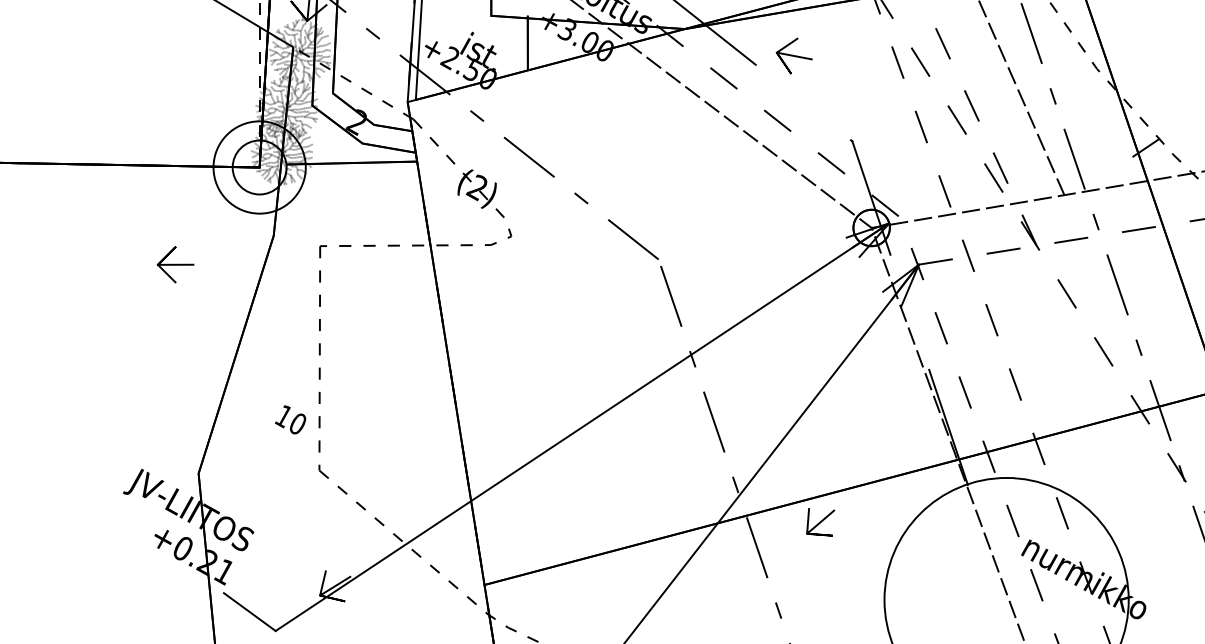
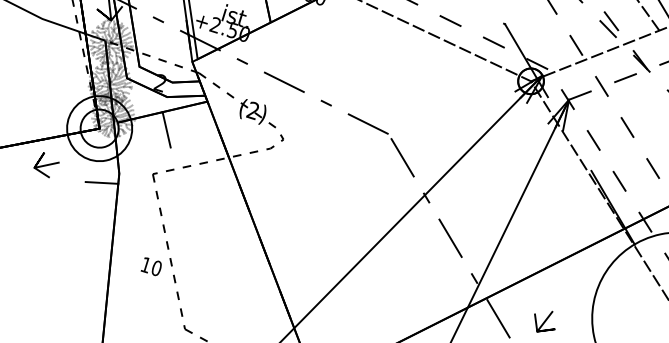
line: (351, 188) -> (166, 129), added
line: (246, 243) -> (101, 183), added
line: (175, 264) -> (46, 165), moved
text: (290, 419) -> (150, 266), moved
line: (820, 522) -> (544, 321), moved

